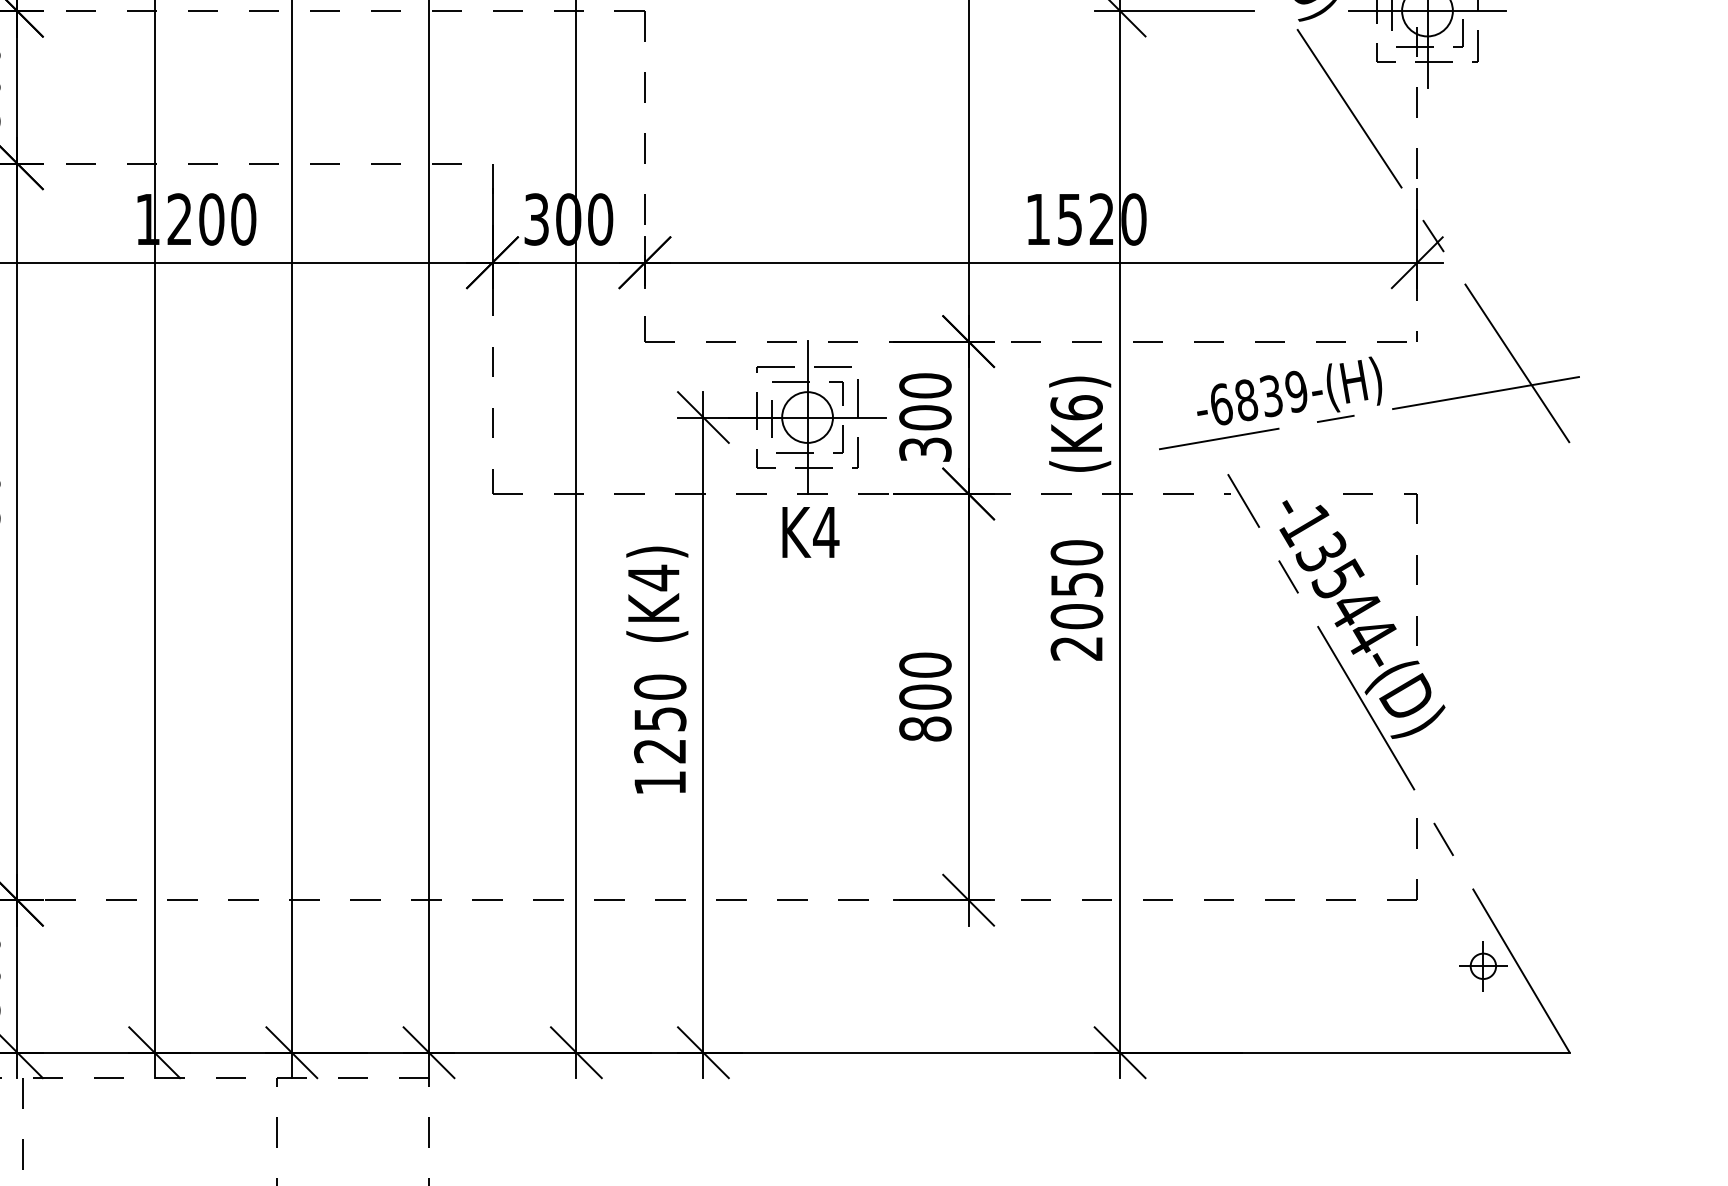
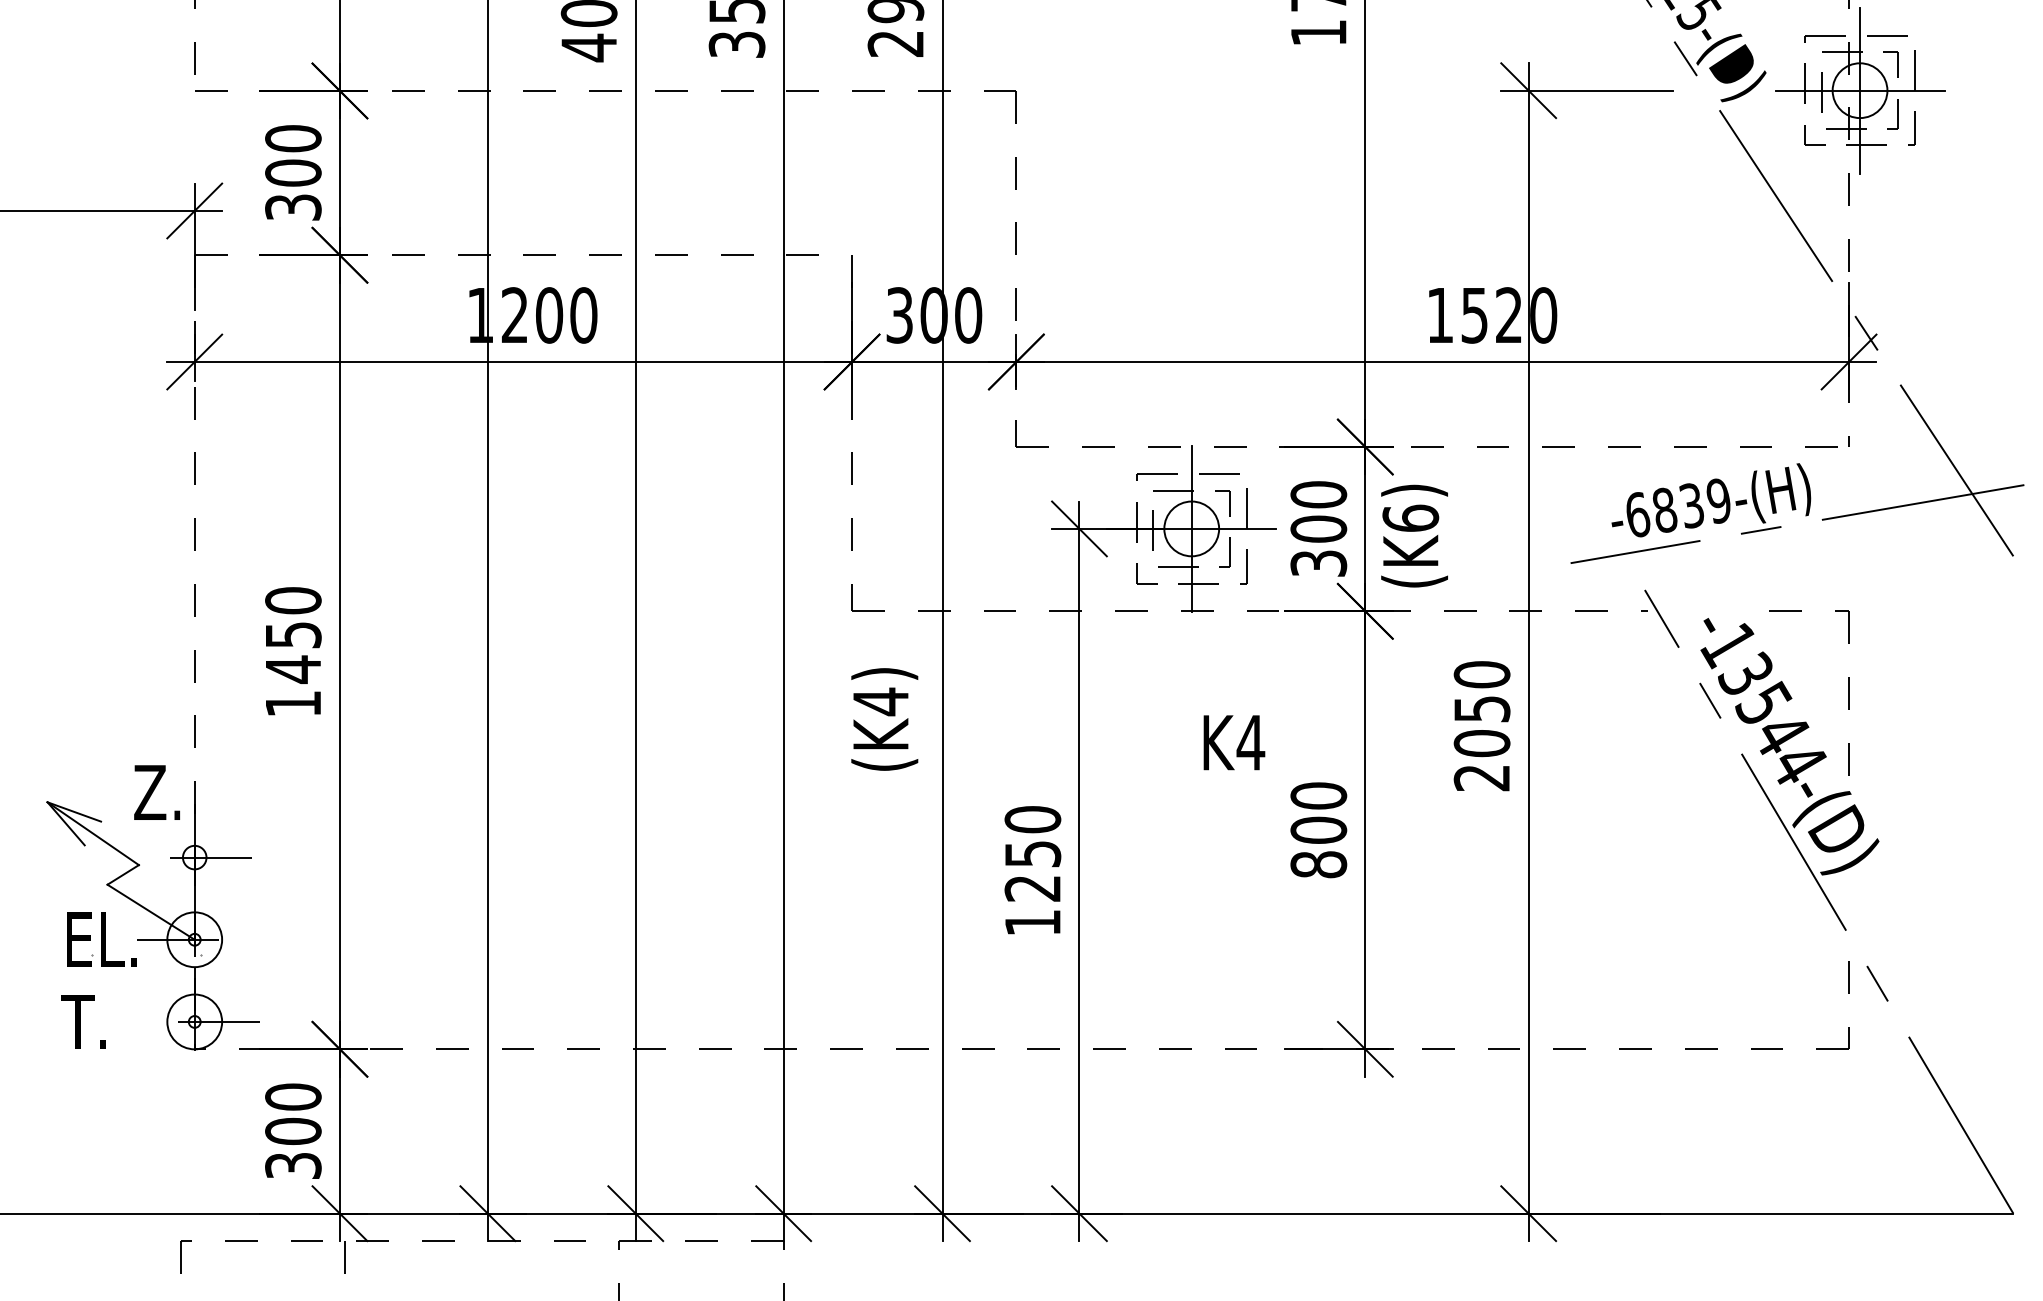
text: (1080, 423) -> (1414, 535), moved
text: (811, 532) -> (1234, 742), moved
text: (657, 594) -> (884, 719), moved
part: (1482, 966) -> (1919, 1120), removed

